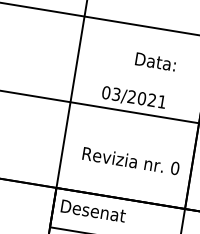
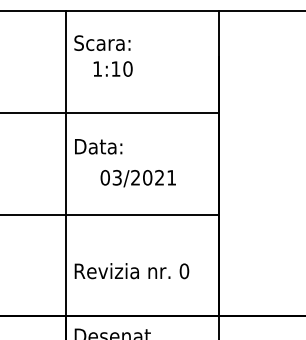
text: (155, 61) -> (98, 146), moved
text: (133, 97) -> (137, 178), moved
text: (130, 161) -> (131, 271), moved

